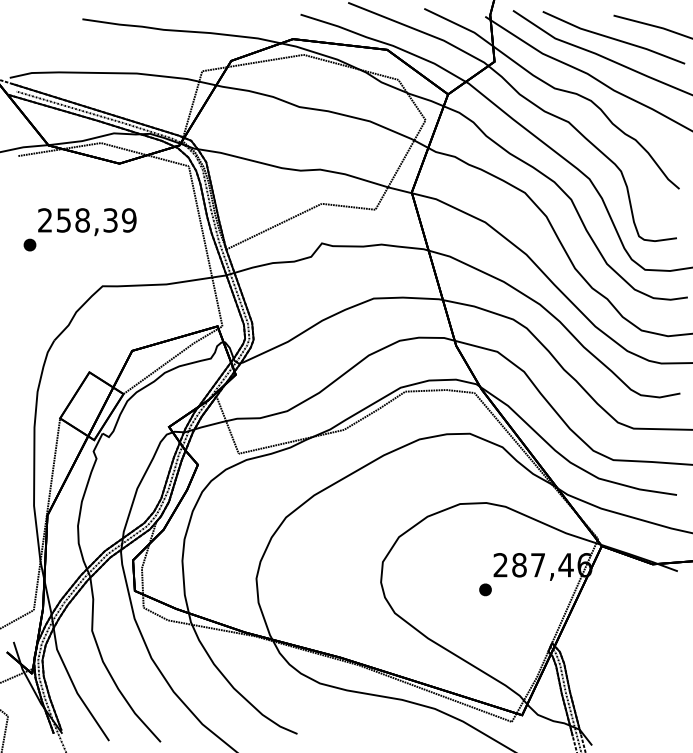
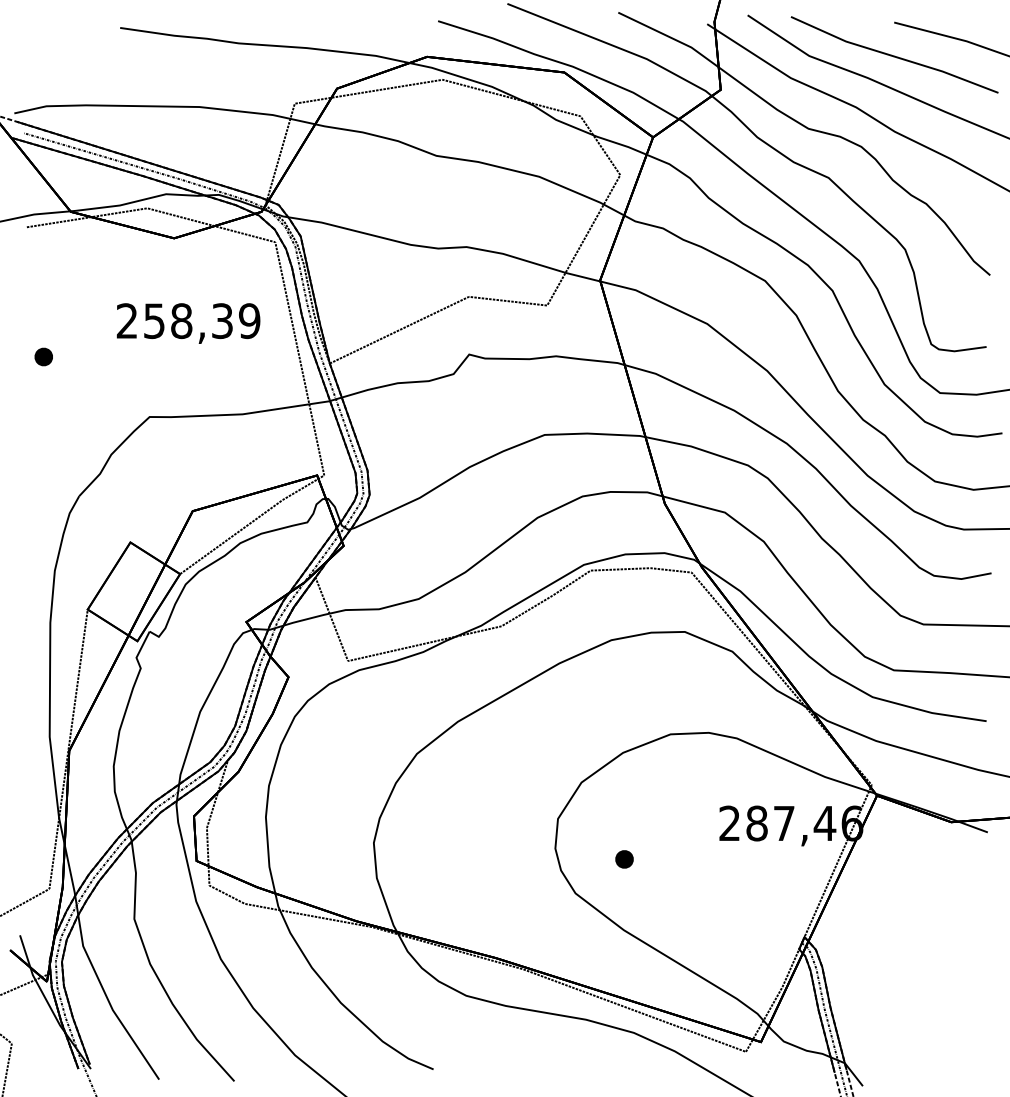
text: (87, 222) -> (188, 324), moved
part: (485, 589) -> (624, 858), moved

